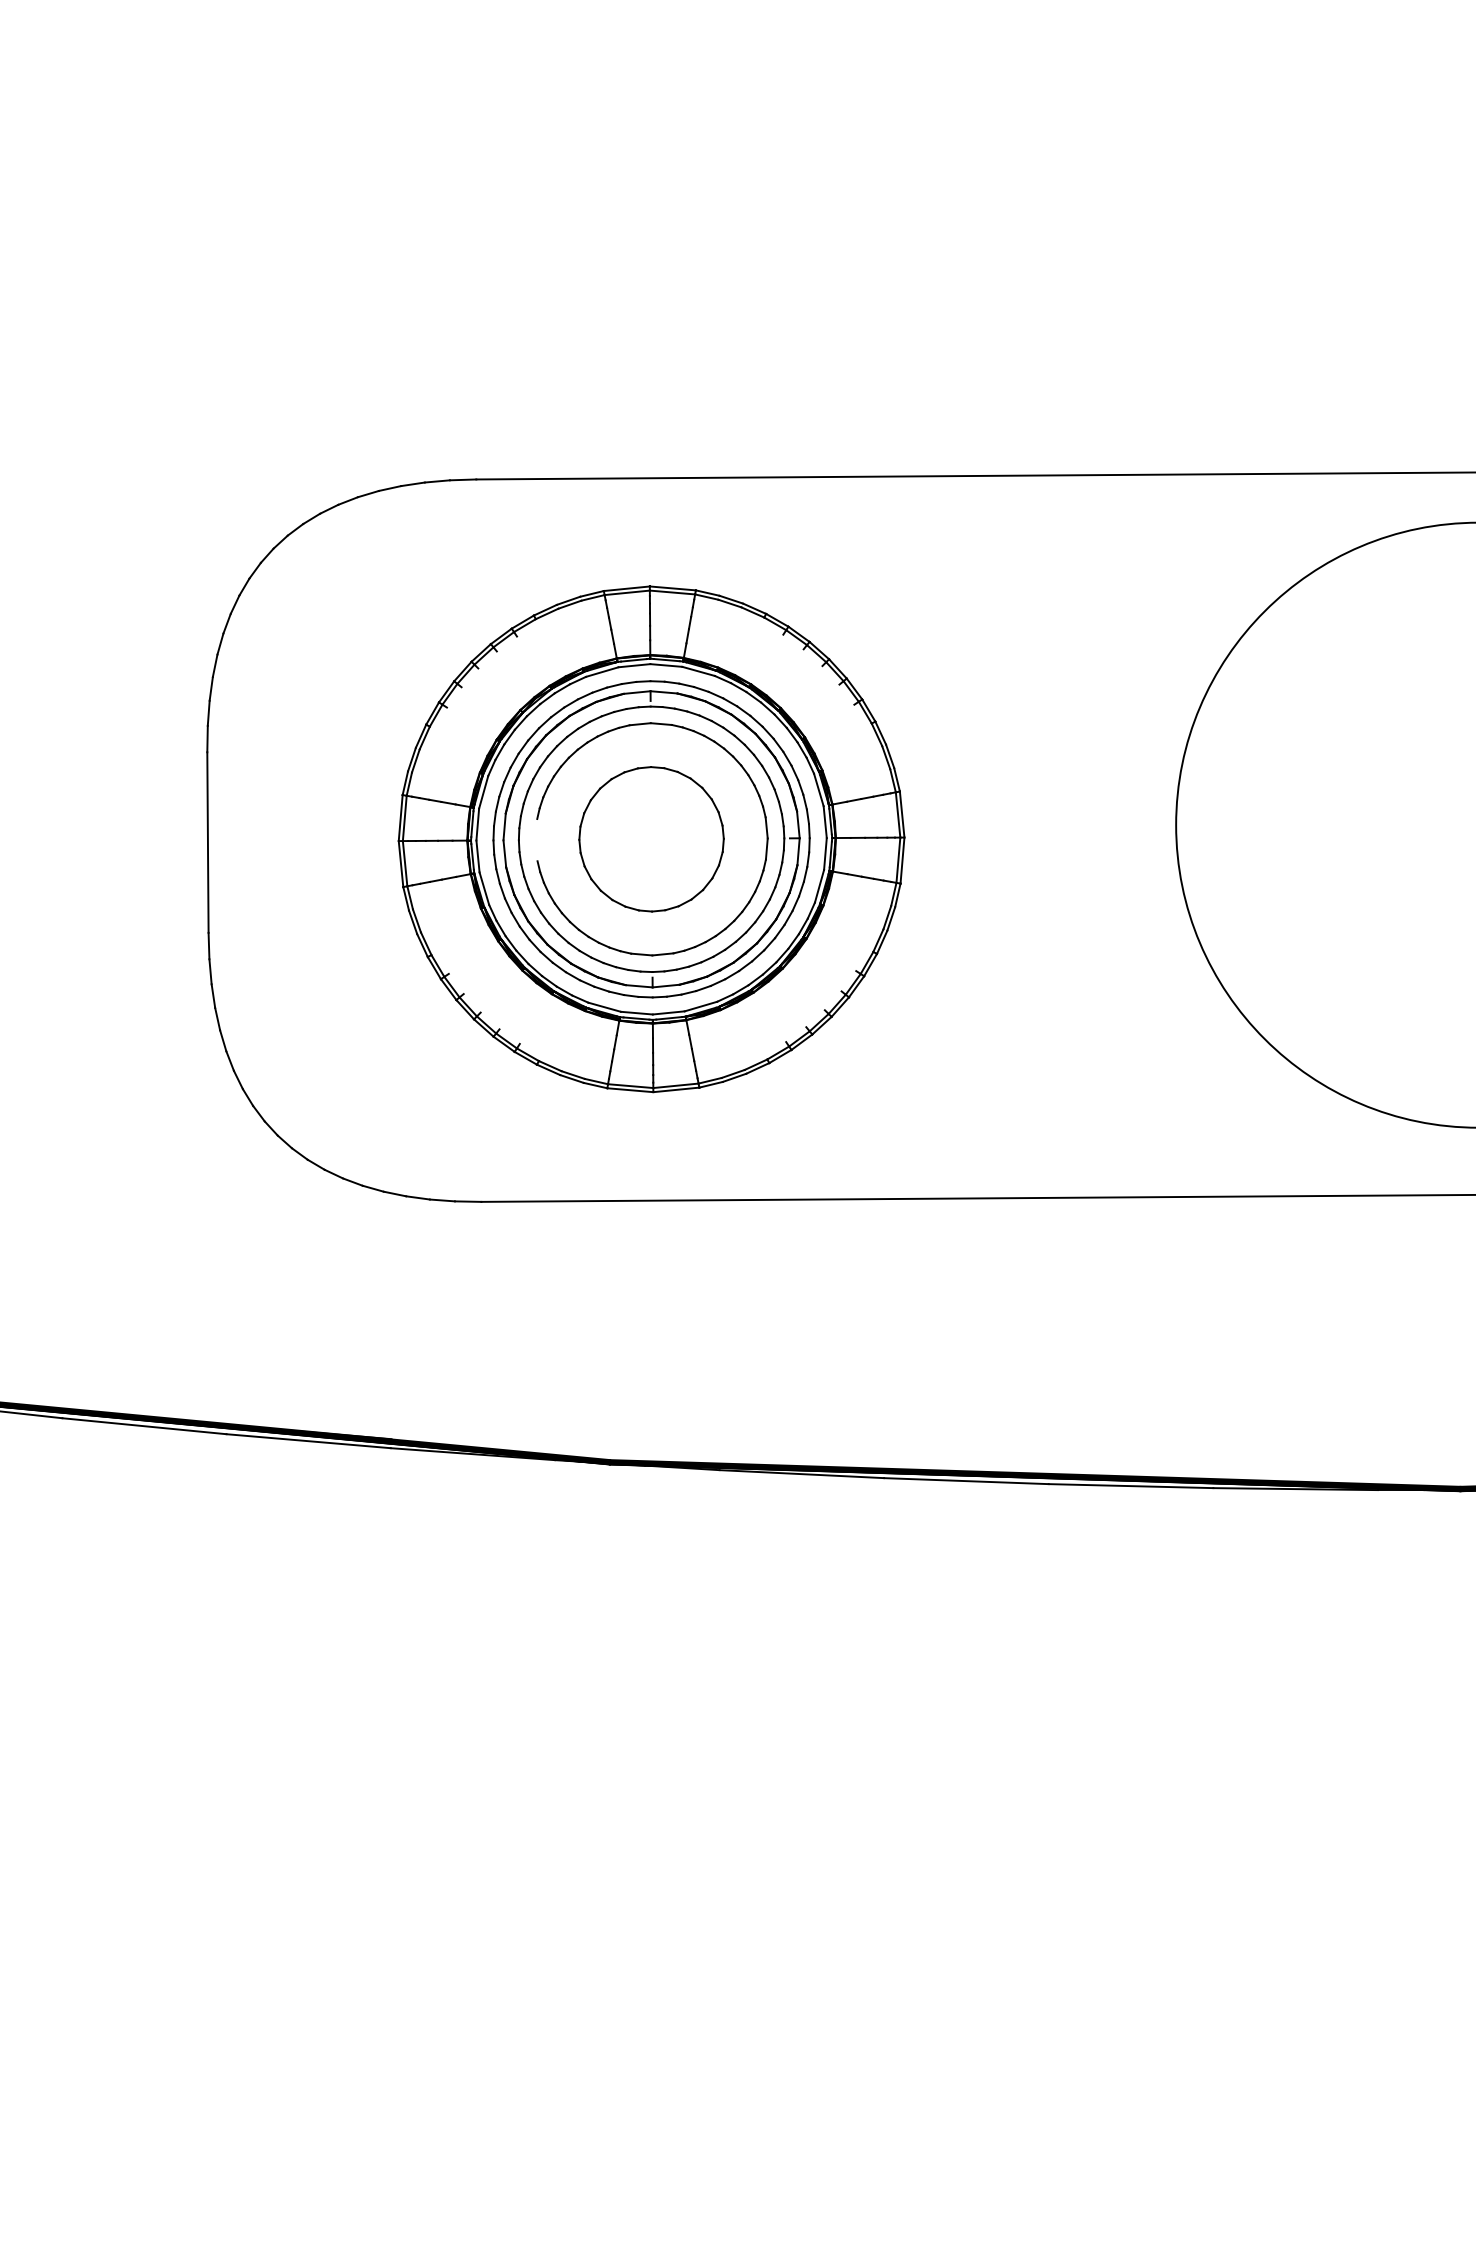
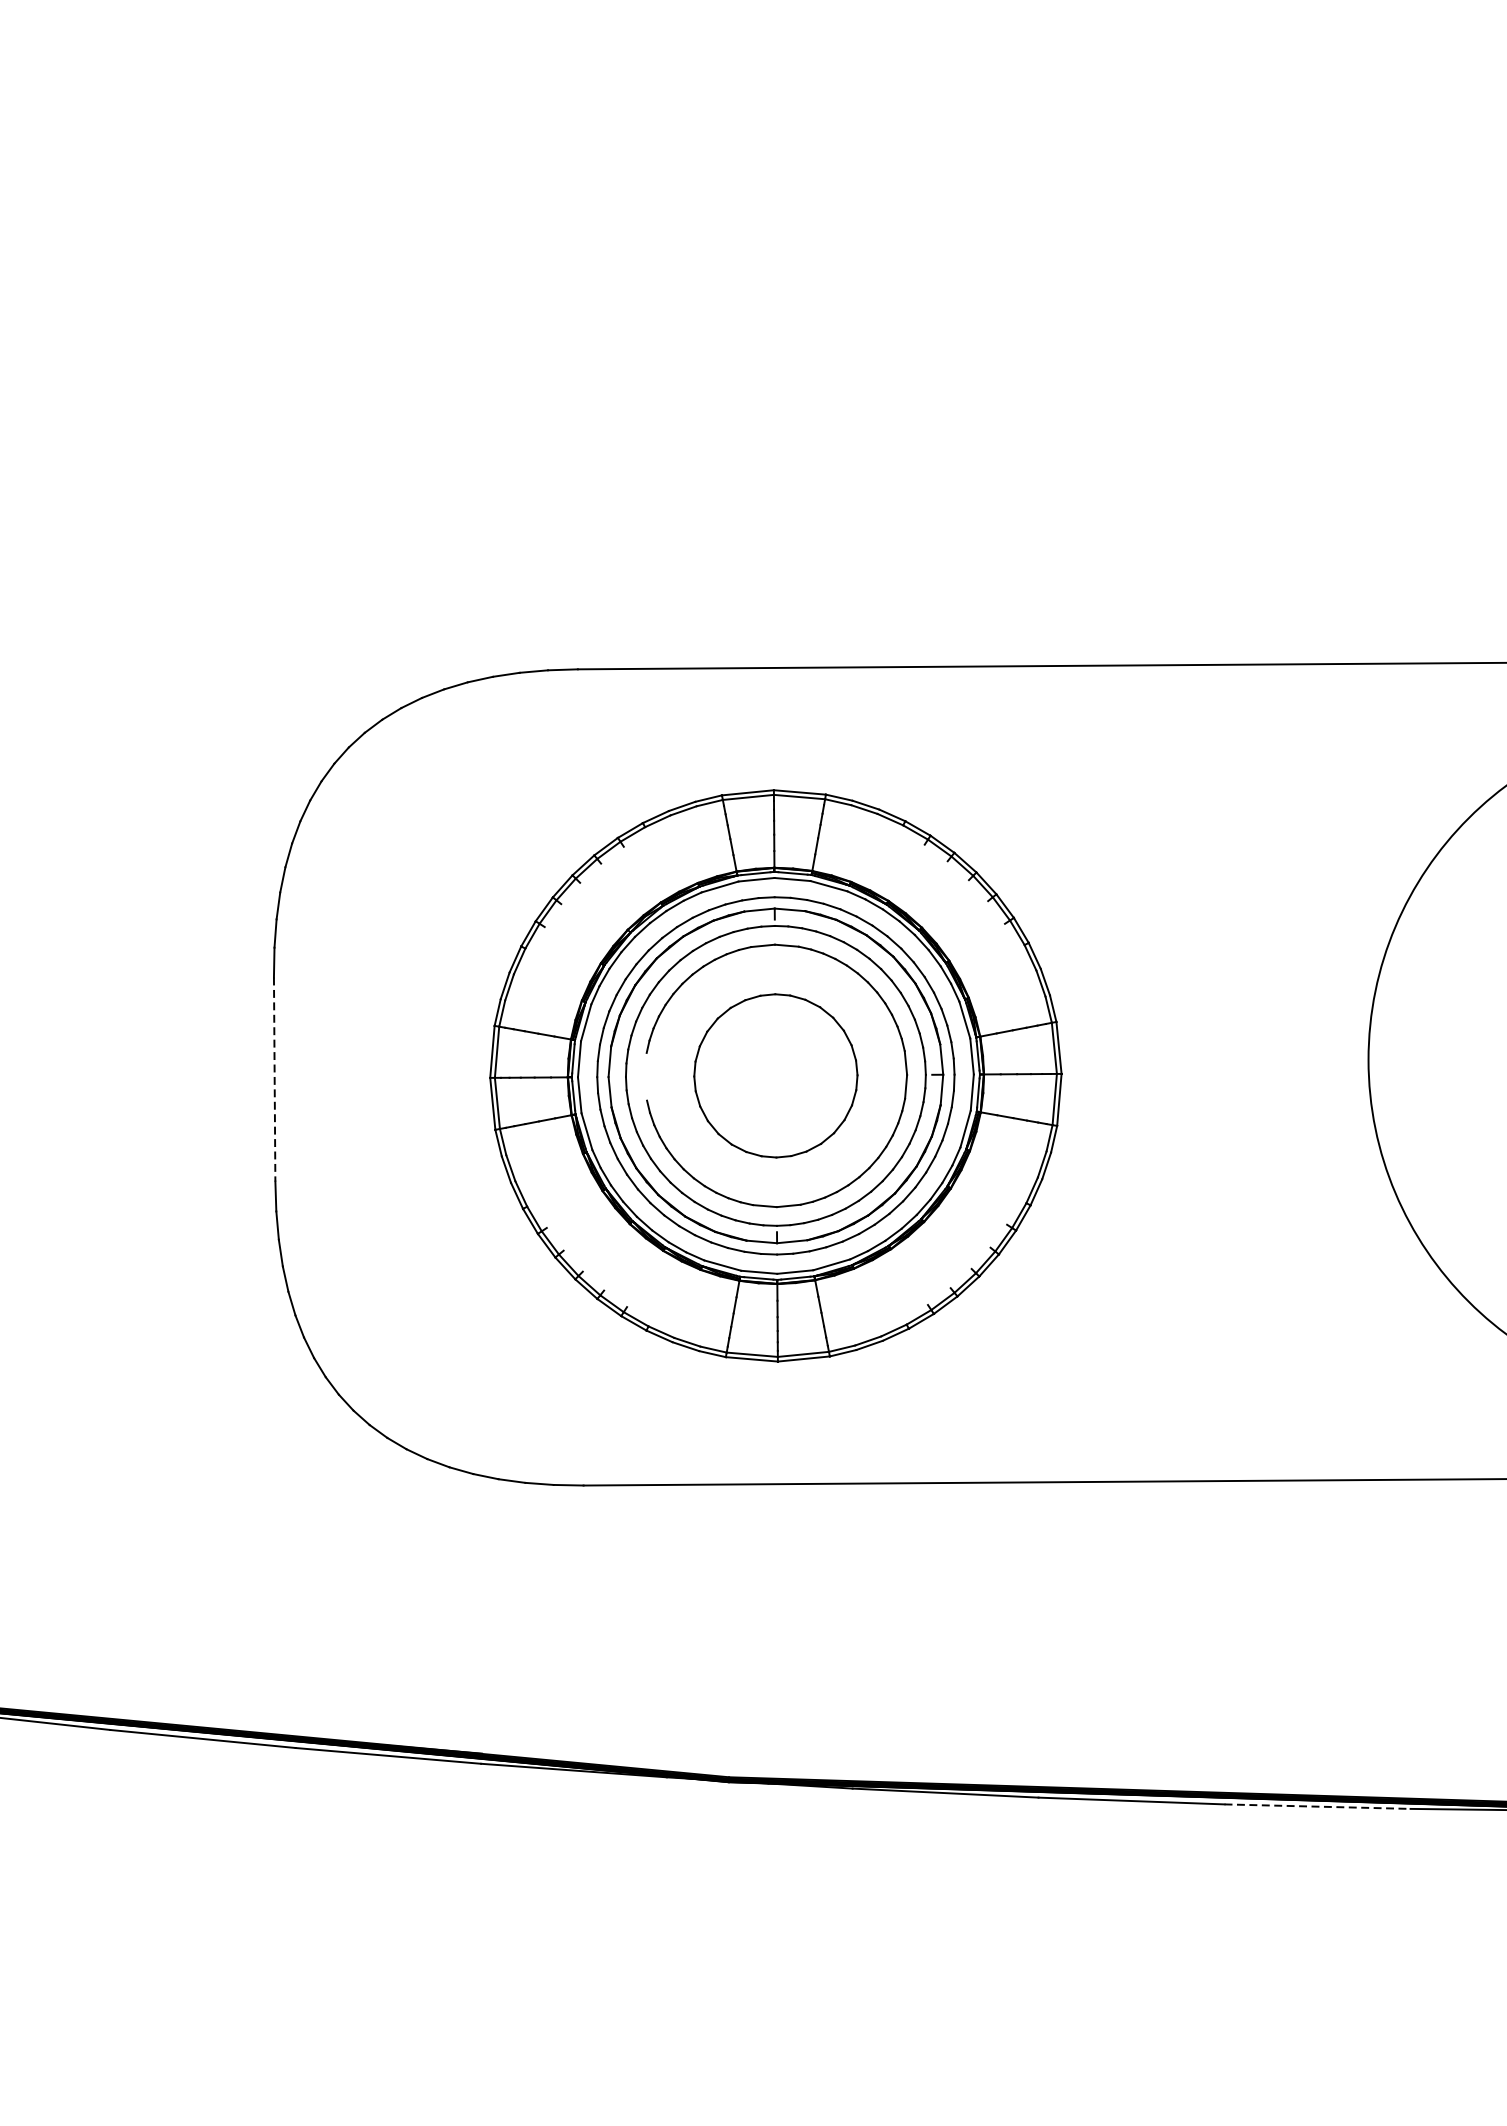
line: (207, 843) -> (274, 1080), solid -> dashed
line: (1131, 1486) -> (1318, 1807), solid -> dashed

